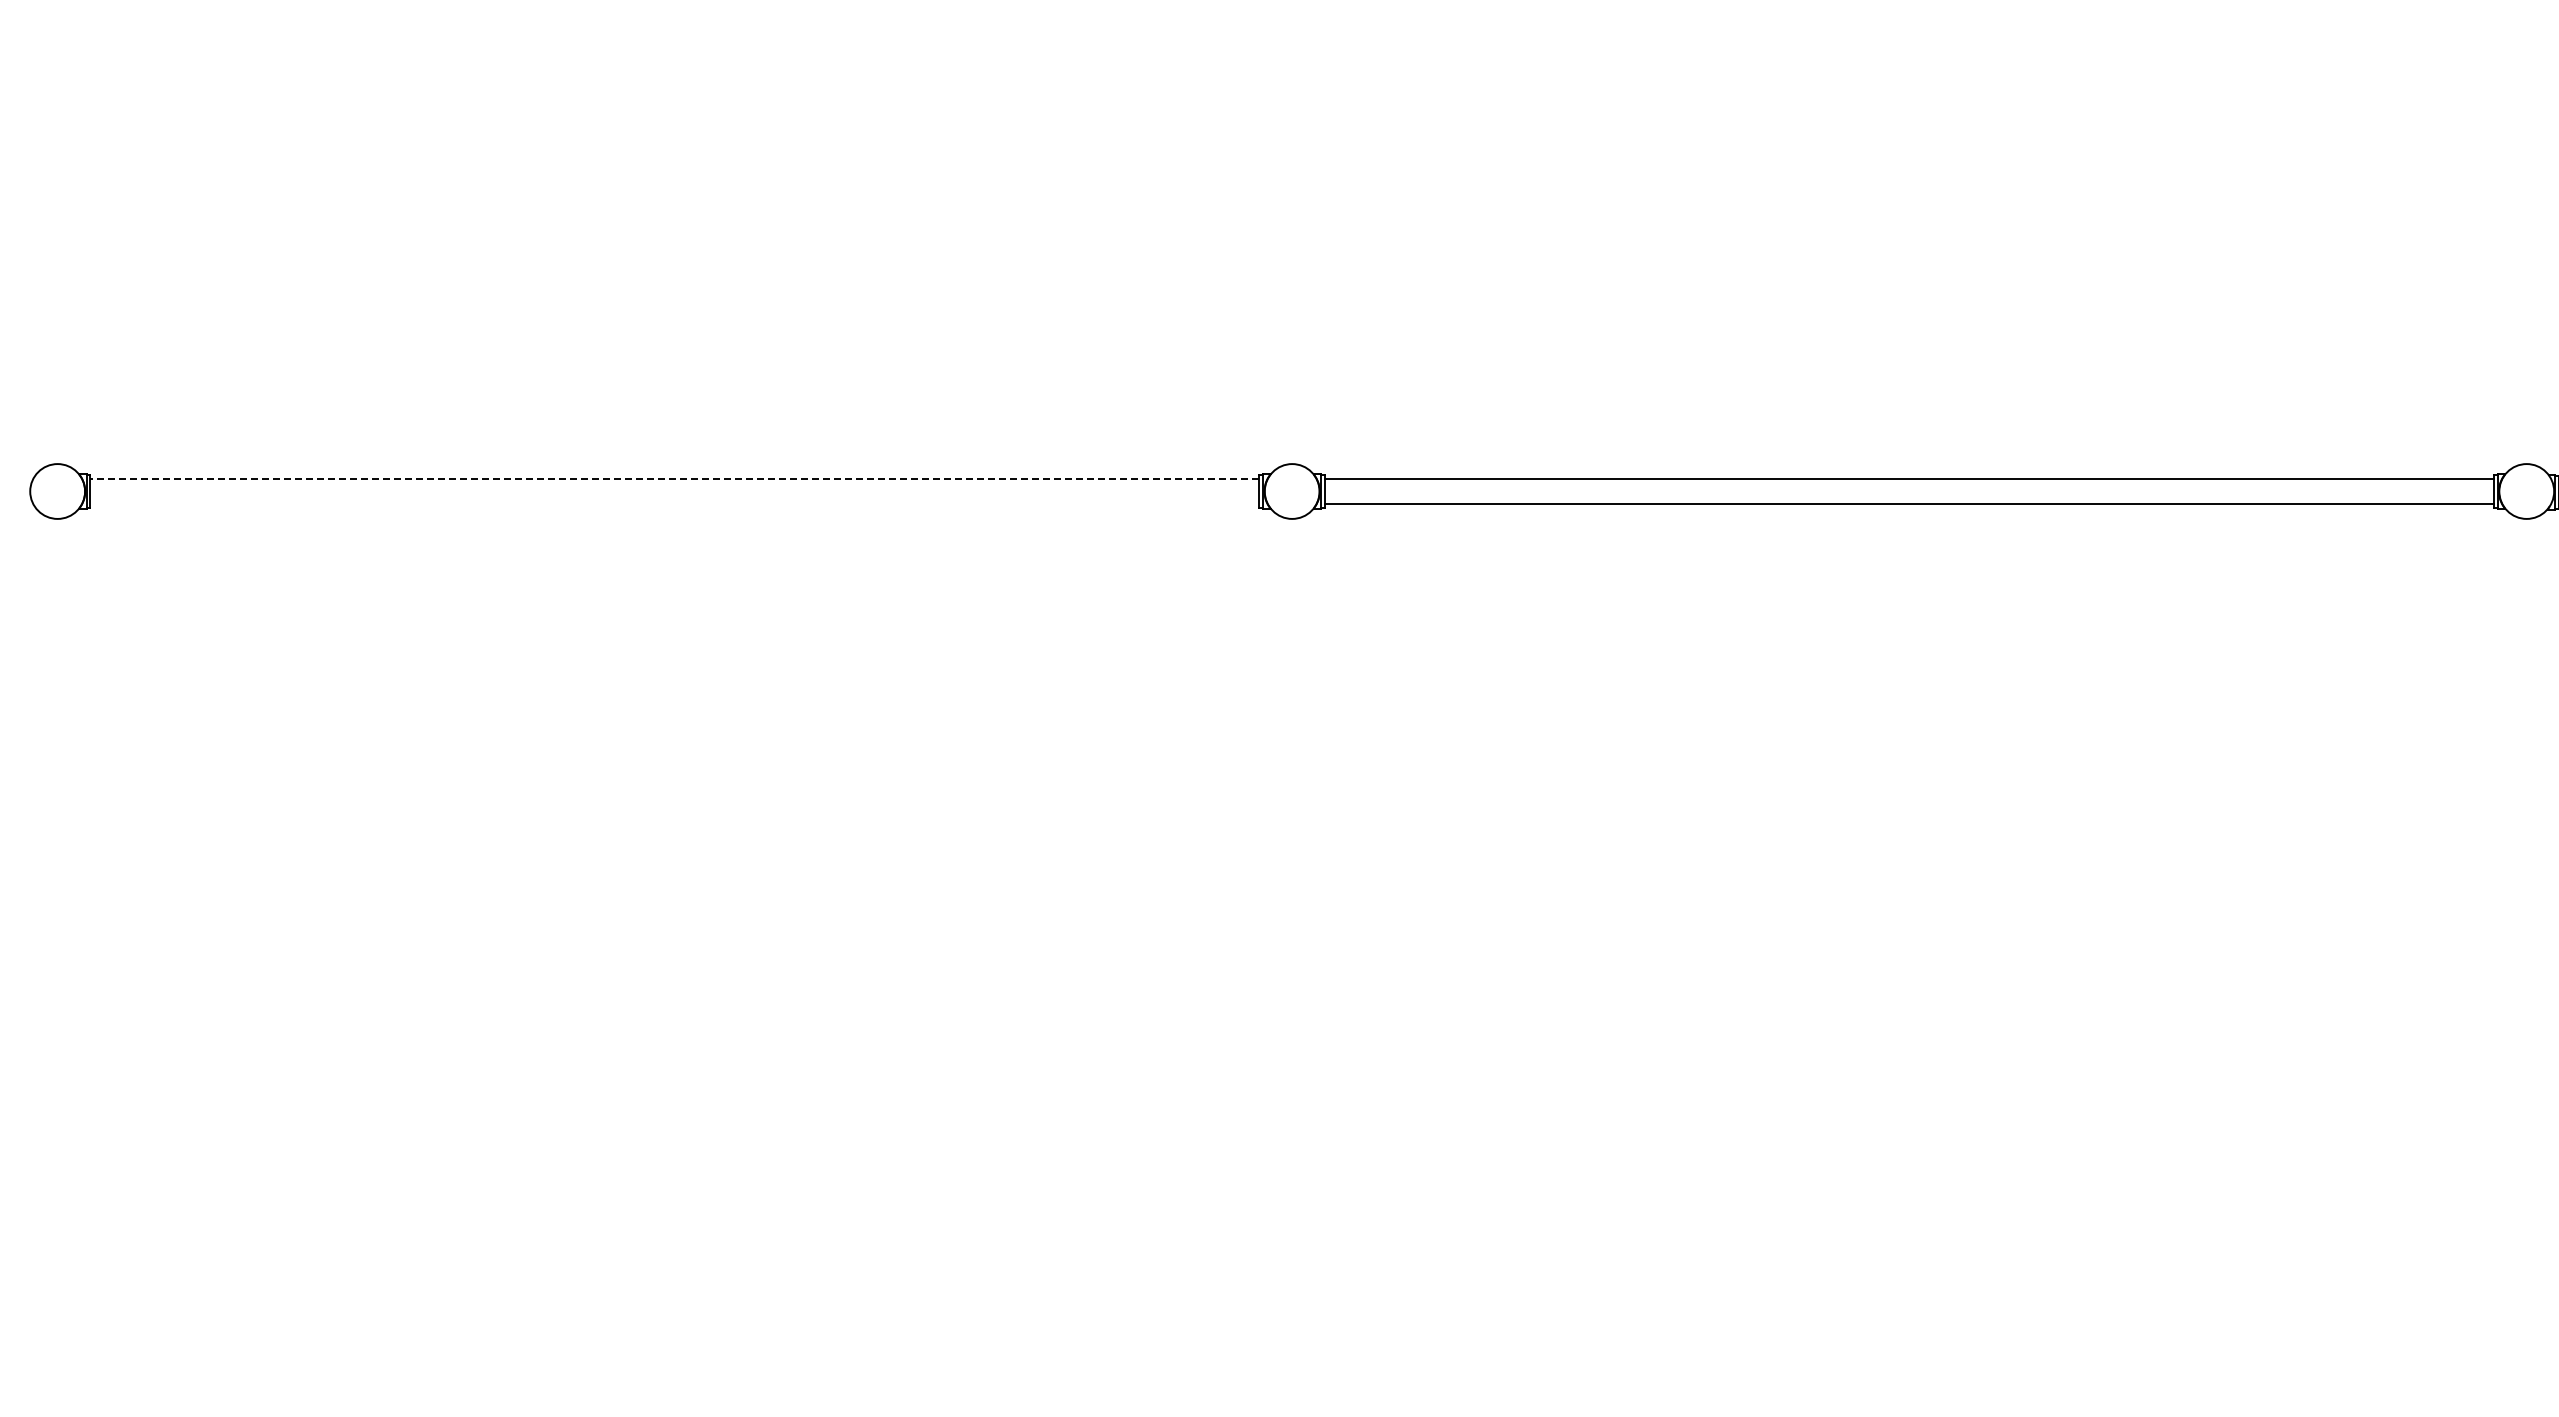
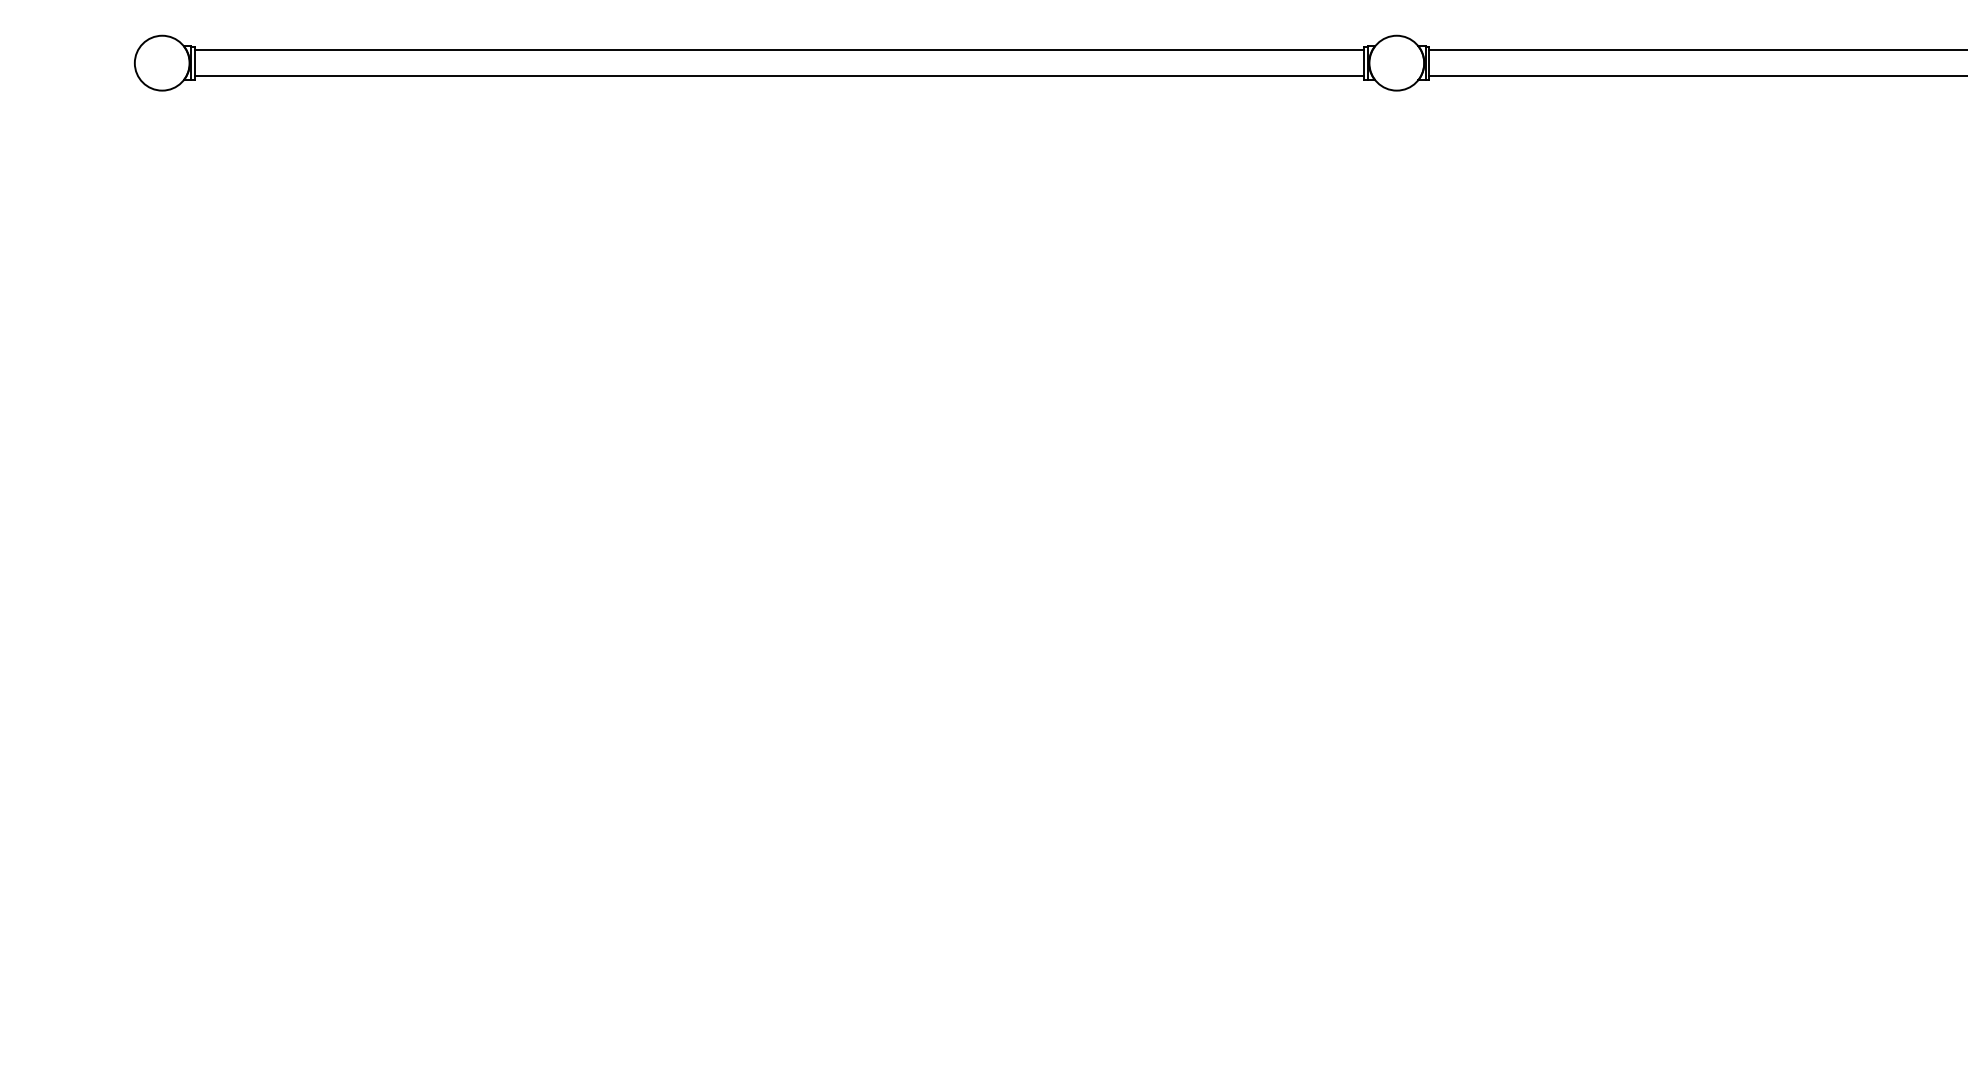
line: (674, 478) -> (779, 50), dashed -> solid
line: (674, 504) -> (779, 76), added

